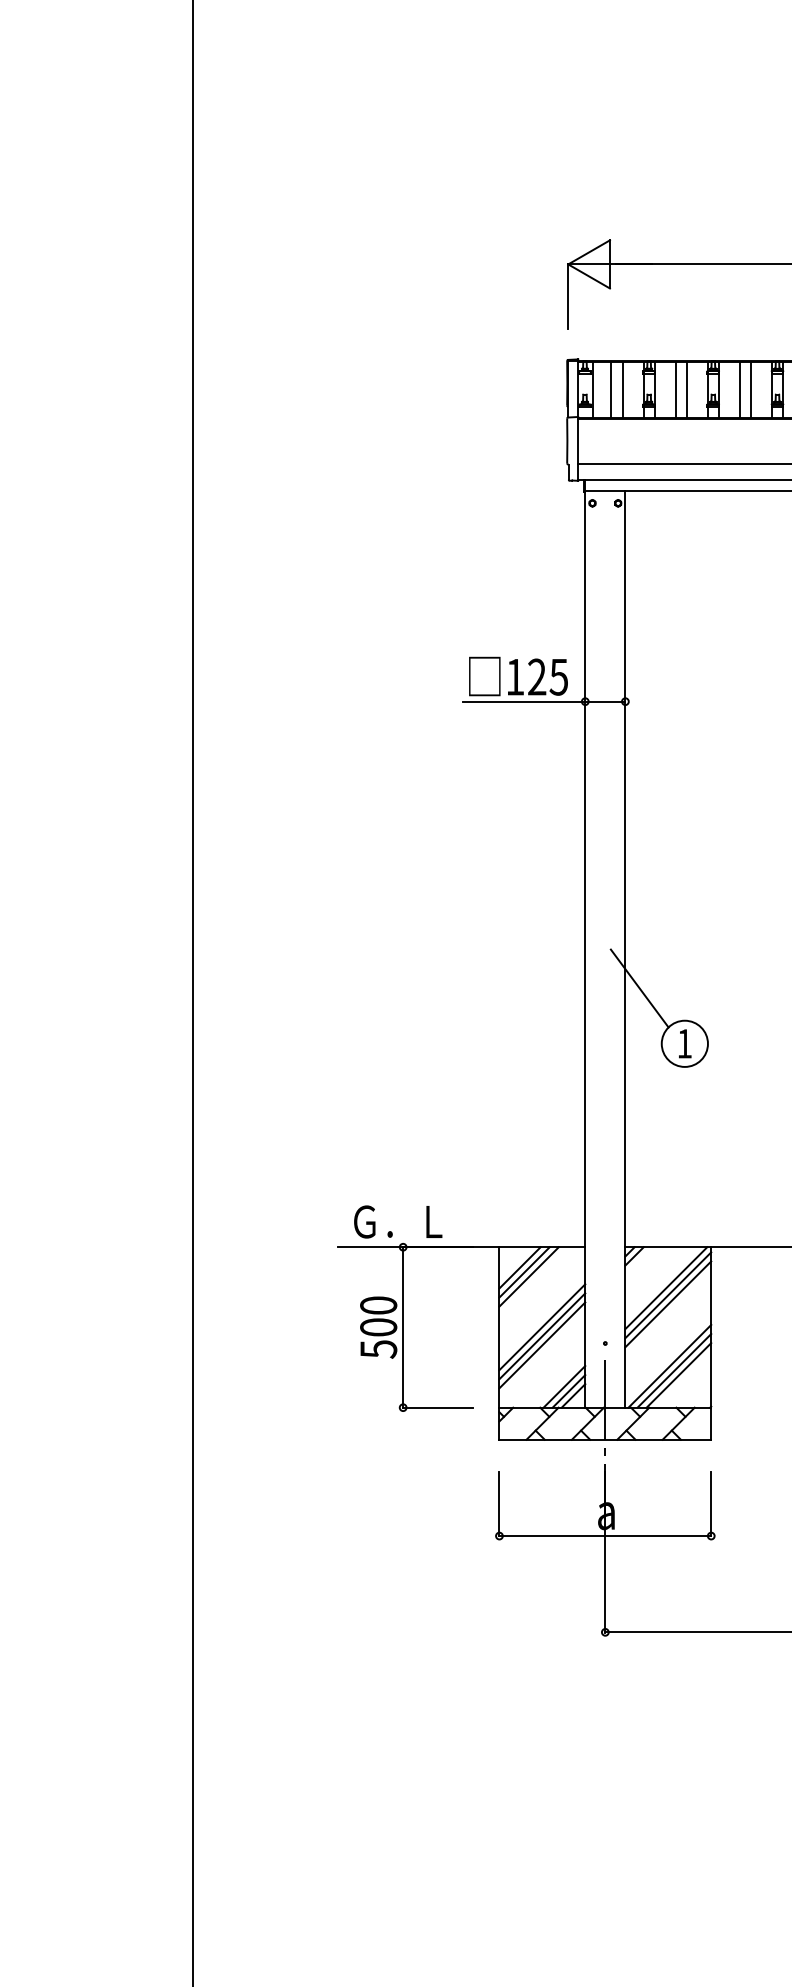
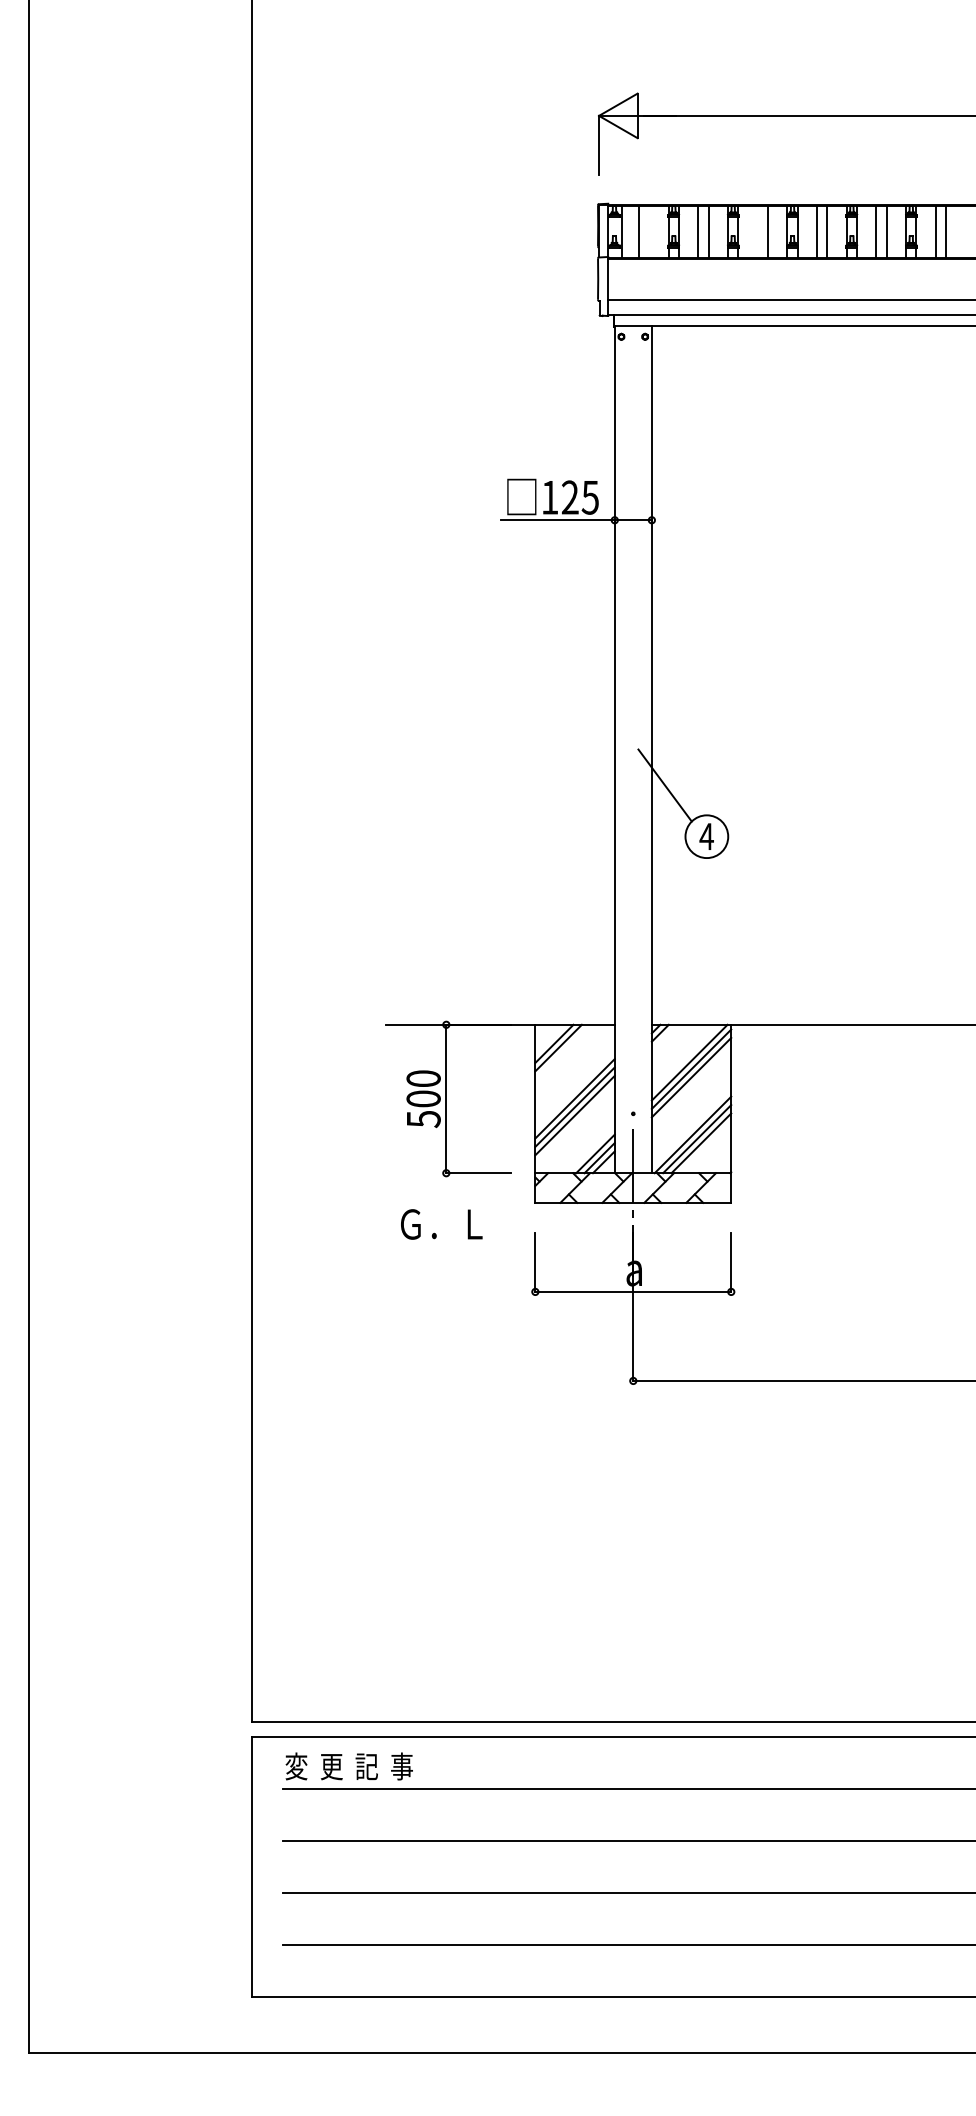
line: (622, 390) -> (649, 232), removed
line: (739, 390) -> (757, 232), removed
text: (684, 1043) -> (706, 836), 1 -> 4
text: (397, 1222) -> (441, 1224), moved
line: (528, 1276) -> (562, 1051), removed

